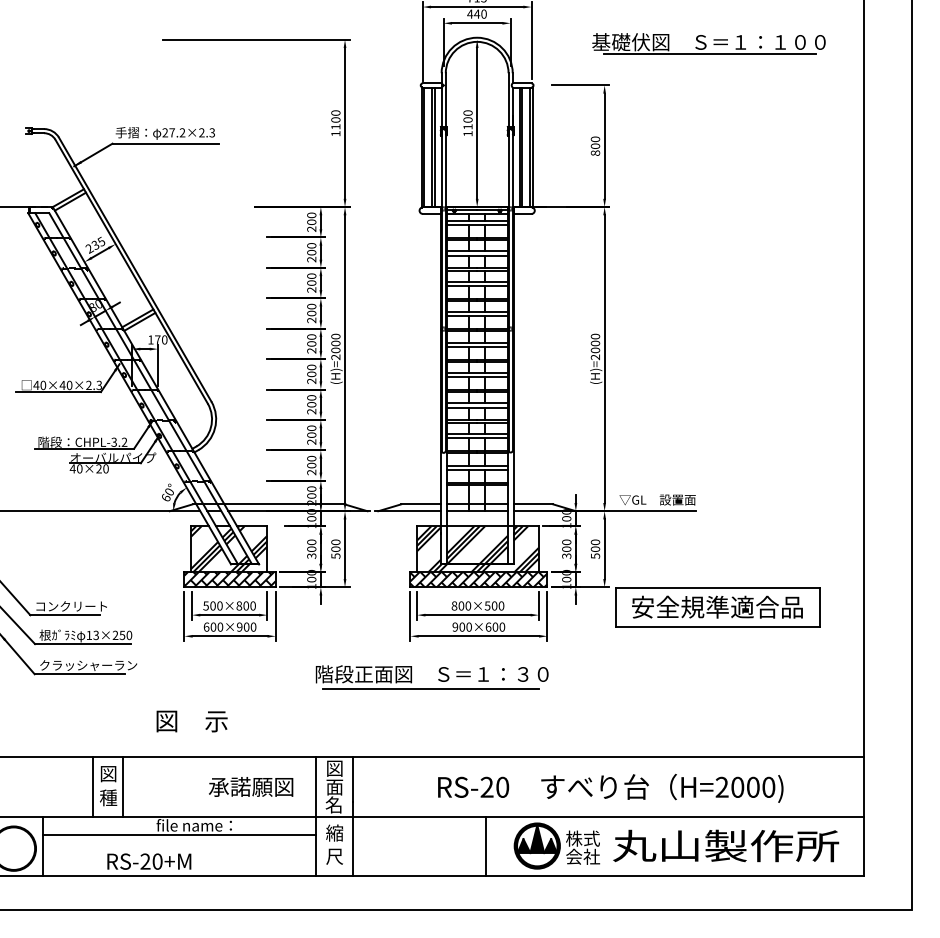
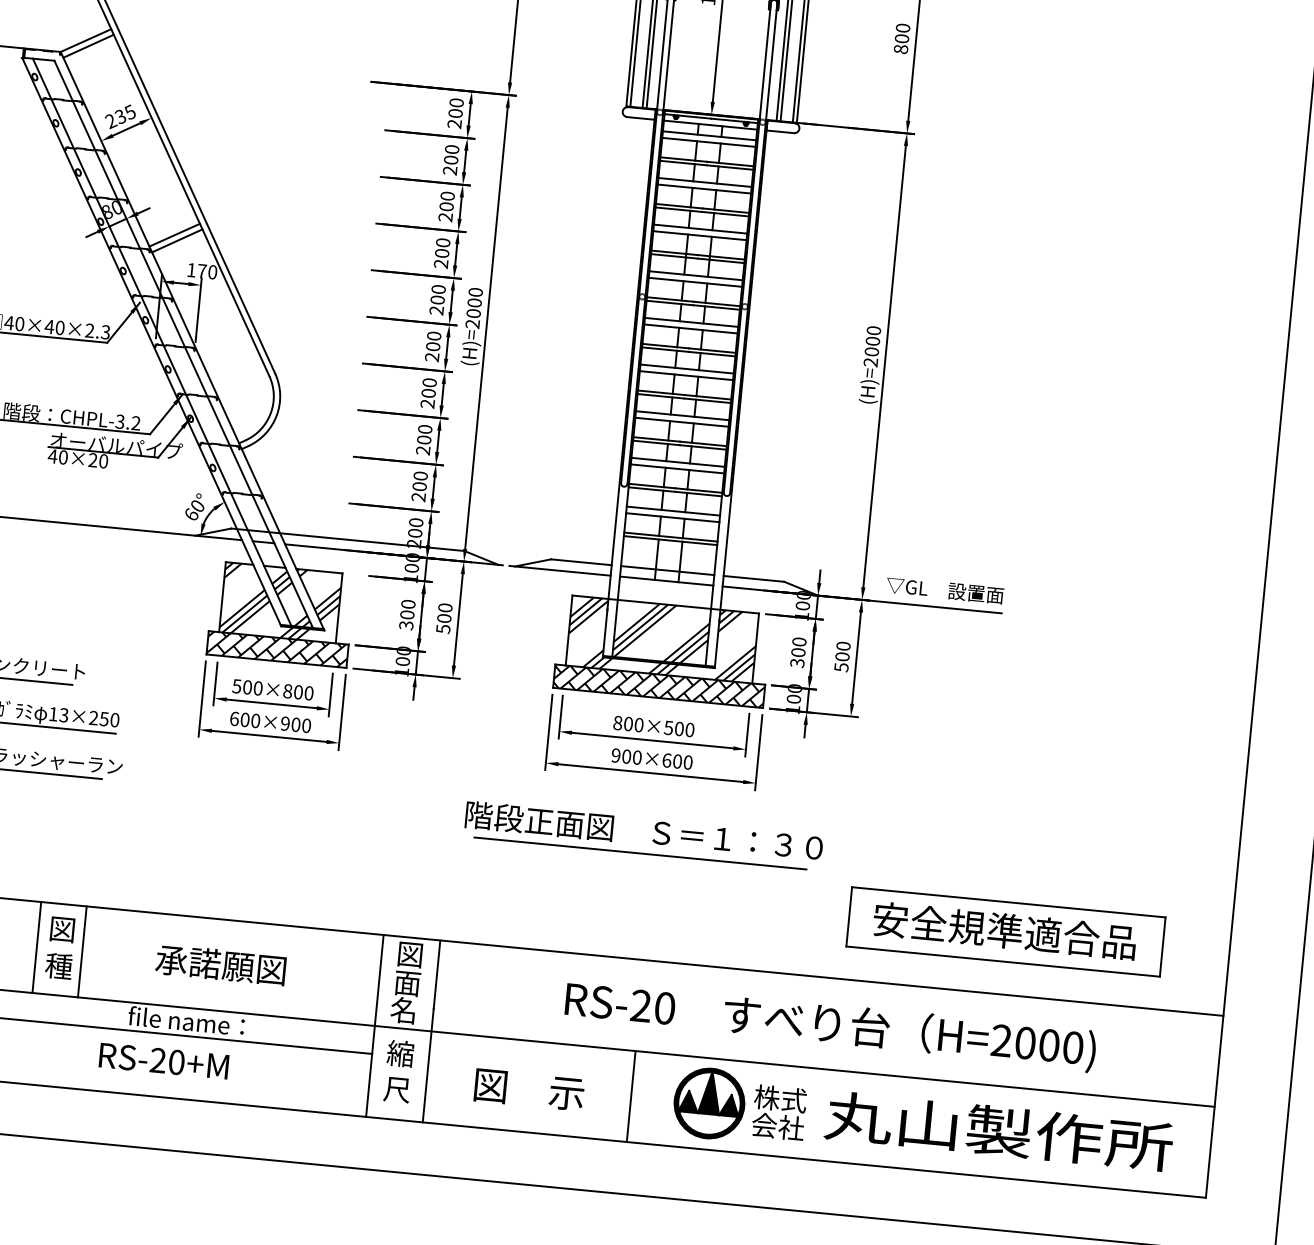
part: (717, 607) -> (1004, 931), moved
part: (438, 679) -> (653, 840), moved
text: (191, 721) -> (528, 1089), moved
text: (251, 786) -> (221, 964), moved
text: (149, 861) -> (164, 1060), moved

